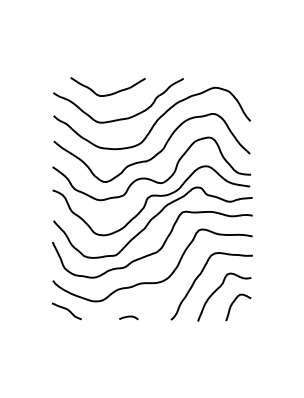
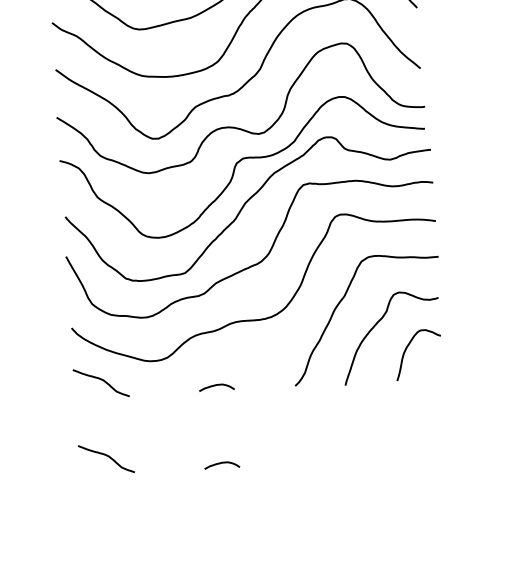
curve: (66, 351) -> (105, 457), added
curve: (128, 359) -> (221, 464), added

